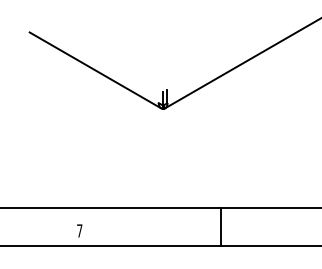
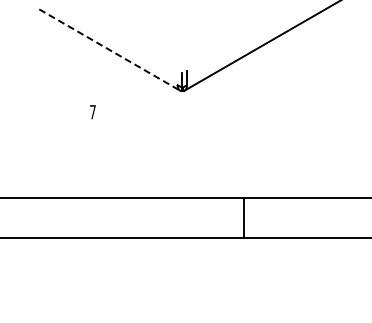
line: (96, 70) -> (110, 50), solid -> dashed
text: (79, 231) -> (92, 112), moved

